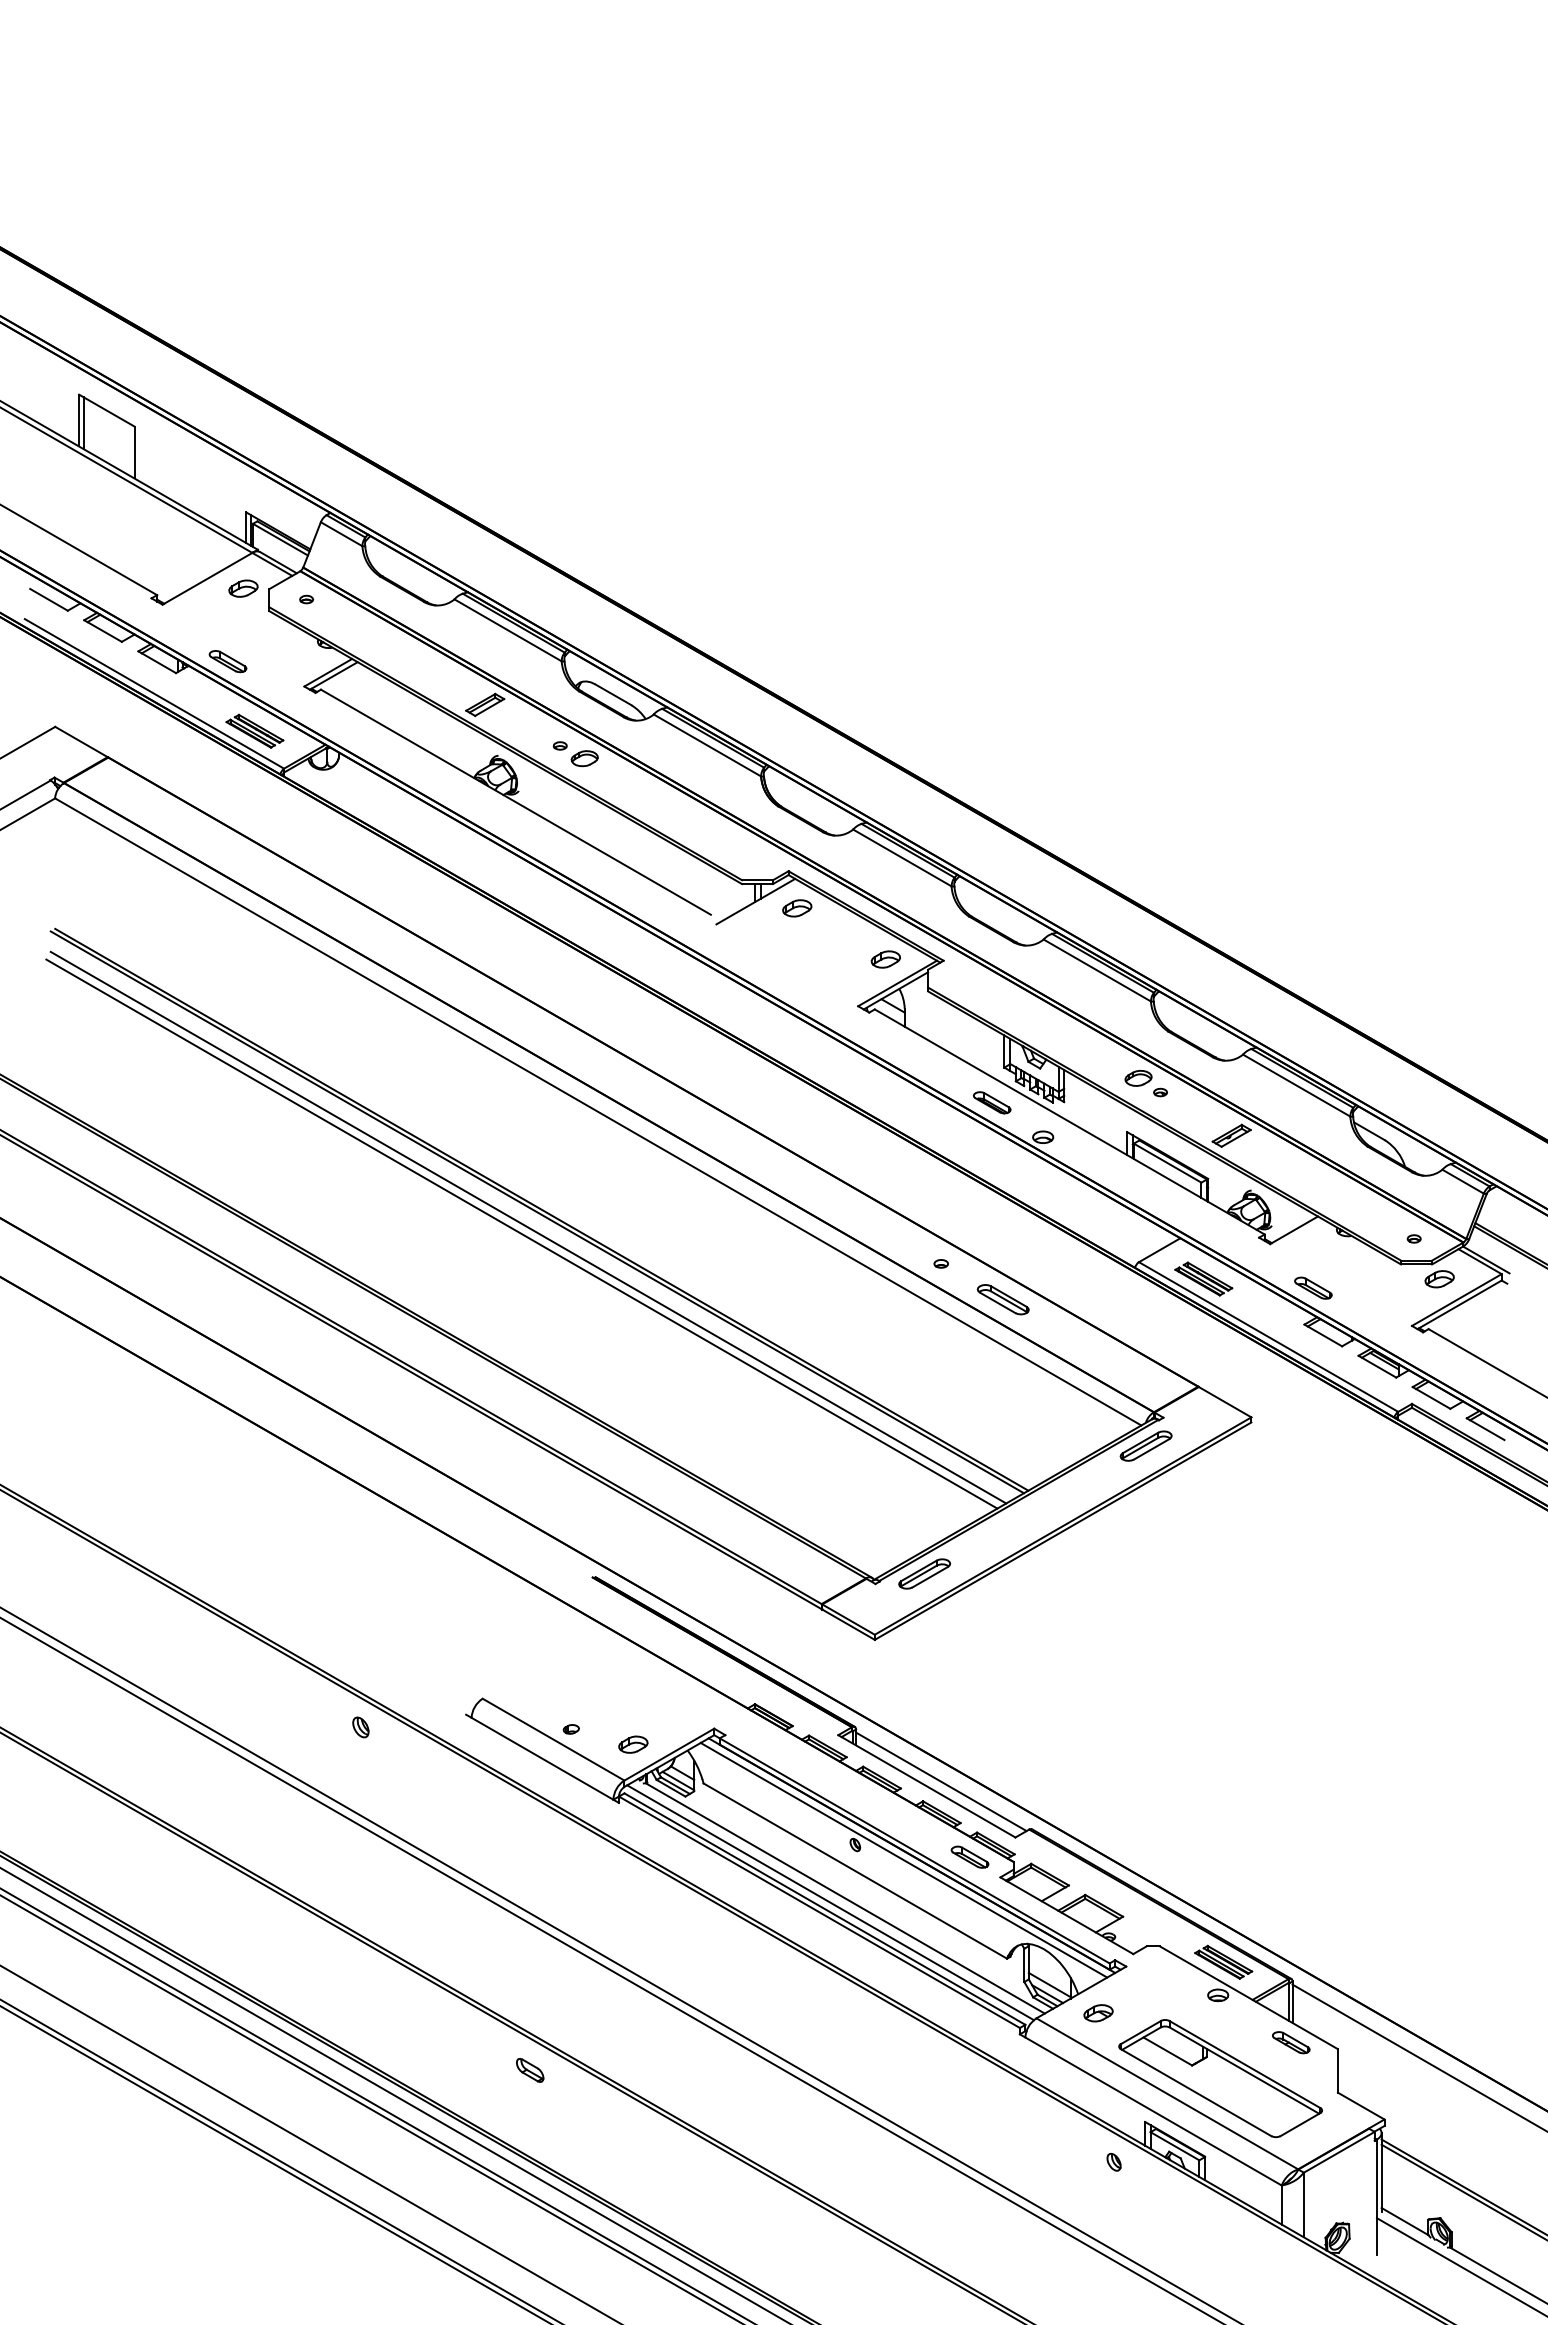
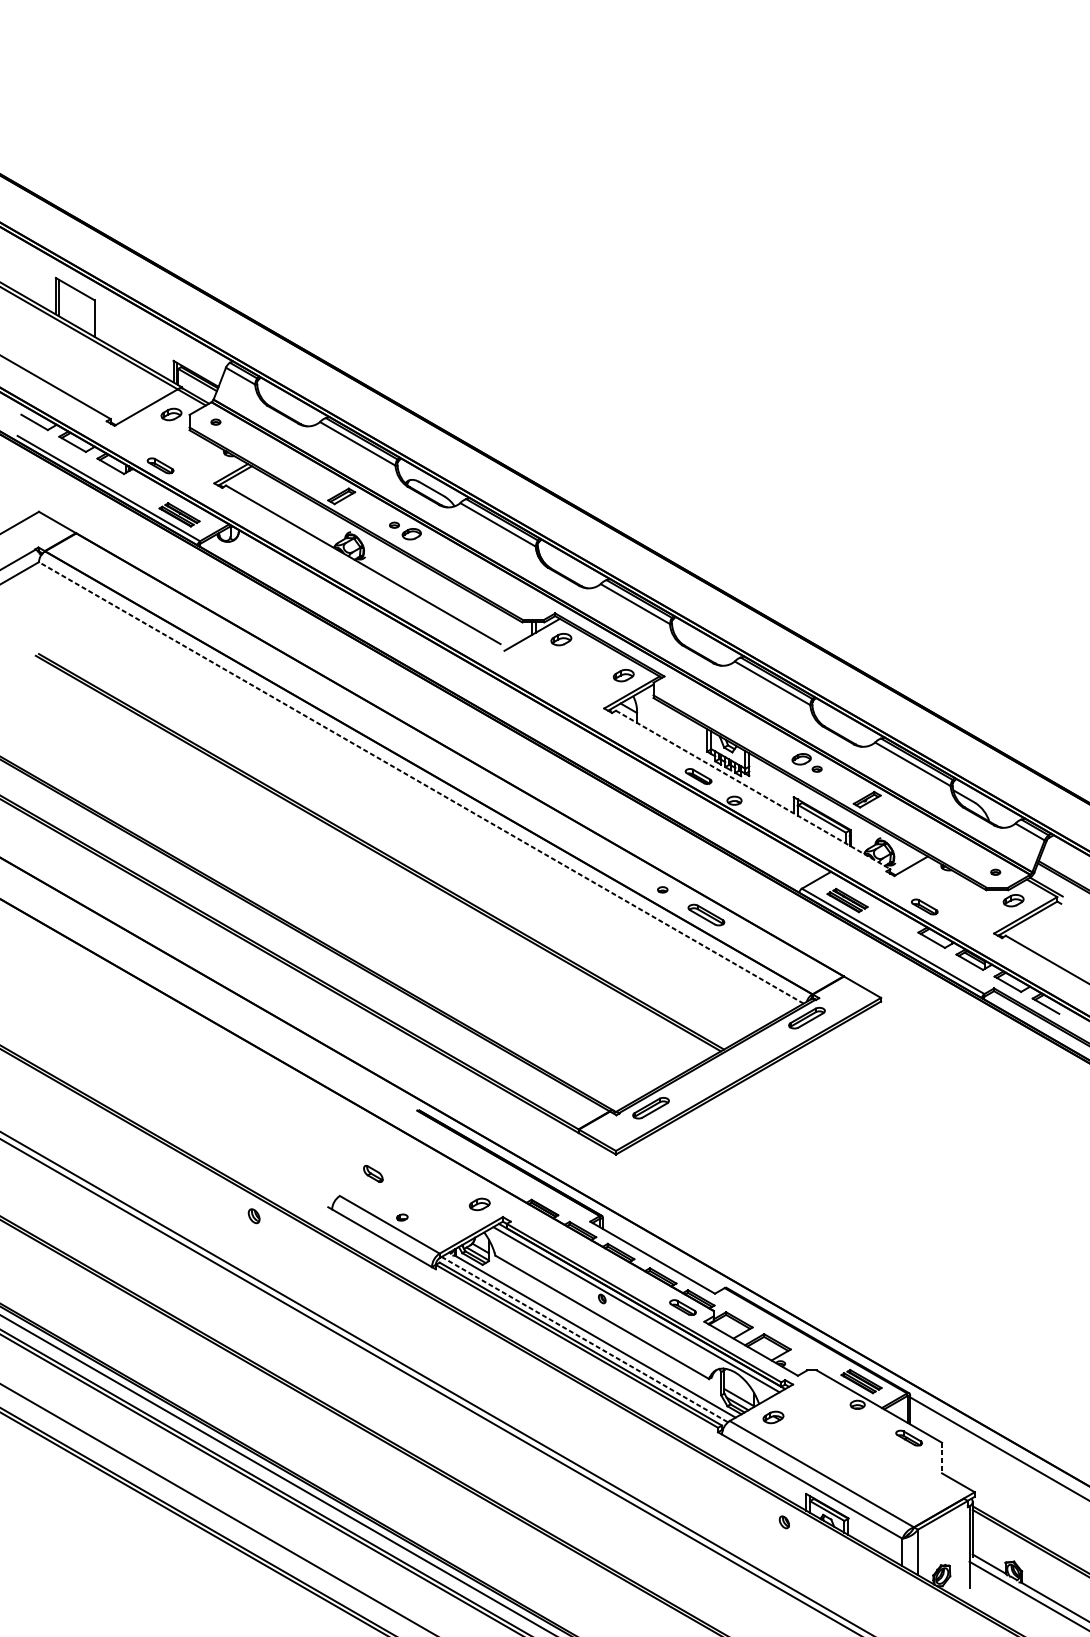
line: (597, 1111) -> (420, 782), solid -> dashed
line: (1070, 1122) -> (753, 790), solid -> dashed
line: (528, 1227) -> (372, 864), removed
line: (521, 1233) -> (367, 868), removed
part: (633, 1744) -> (479, 1204), moved
line: (941, 1781) -> (662, 1254), removed
line: (830, 1902) -> (584, 1339), solid -> dashed
part: (530, 2070) -> (373, 1174), moved
line: (1337, 2070) -> (941, 1457), solid -> dashed
part: (1220, 2078) -> (859, 1463), removed

